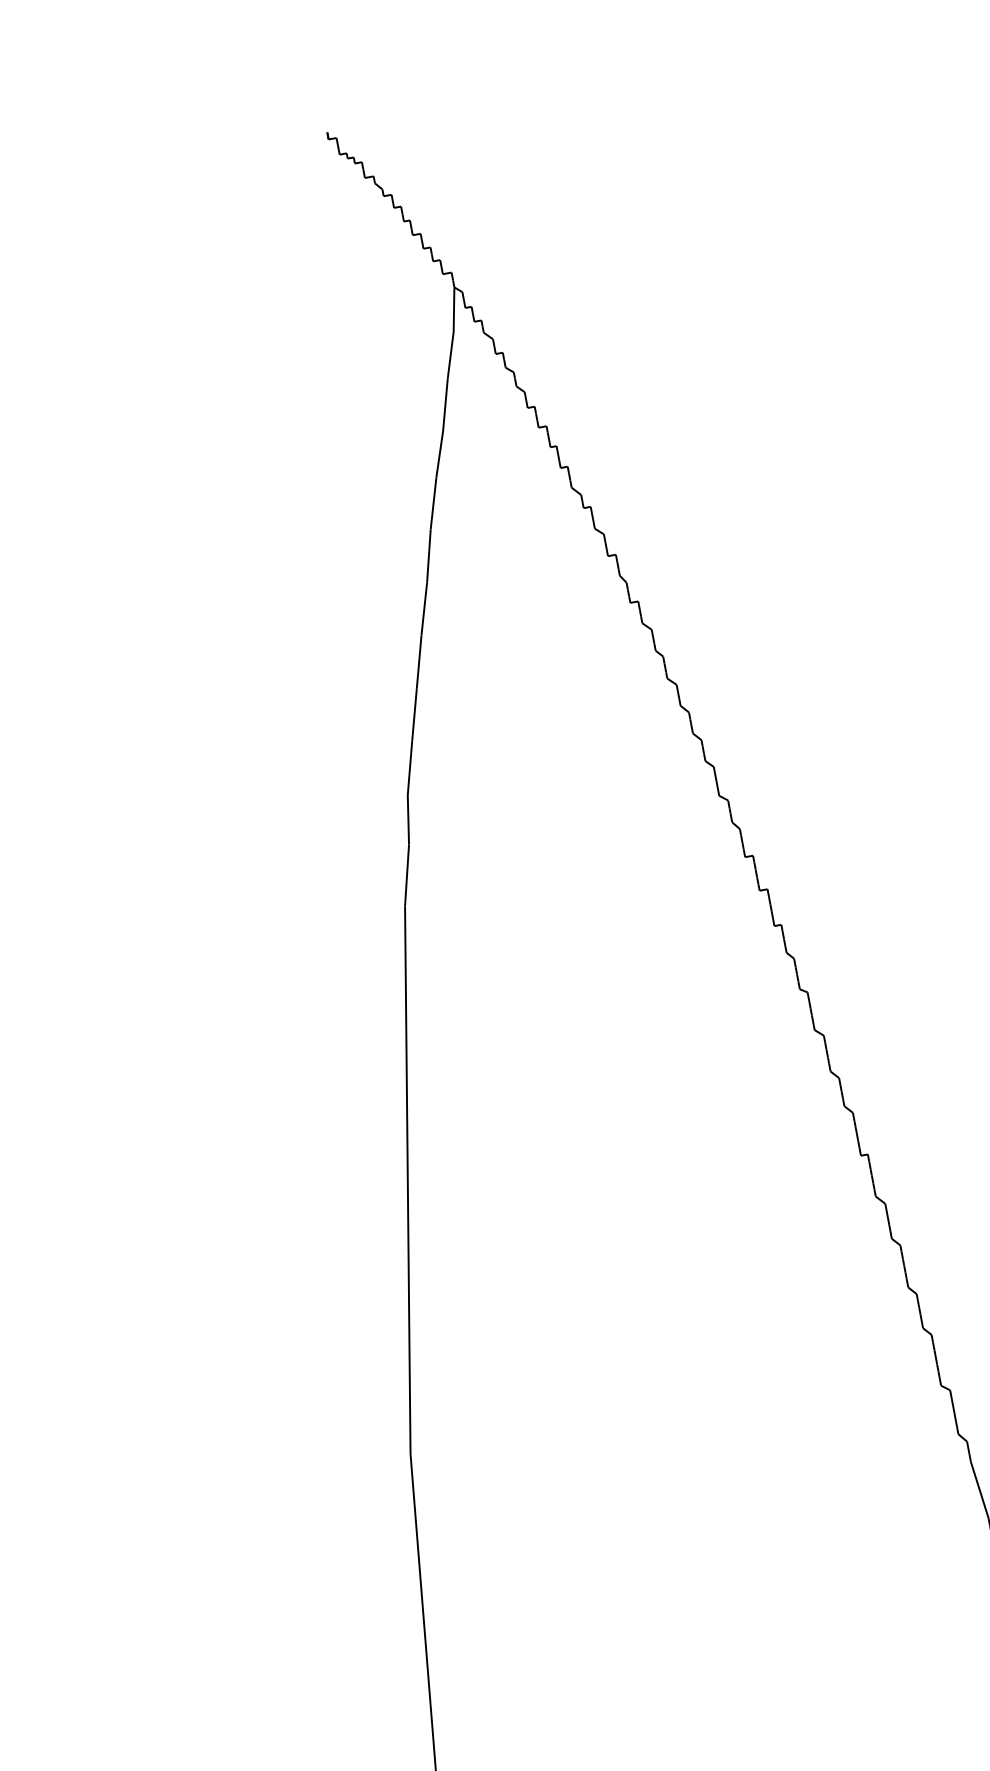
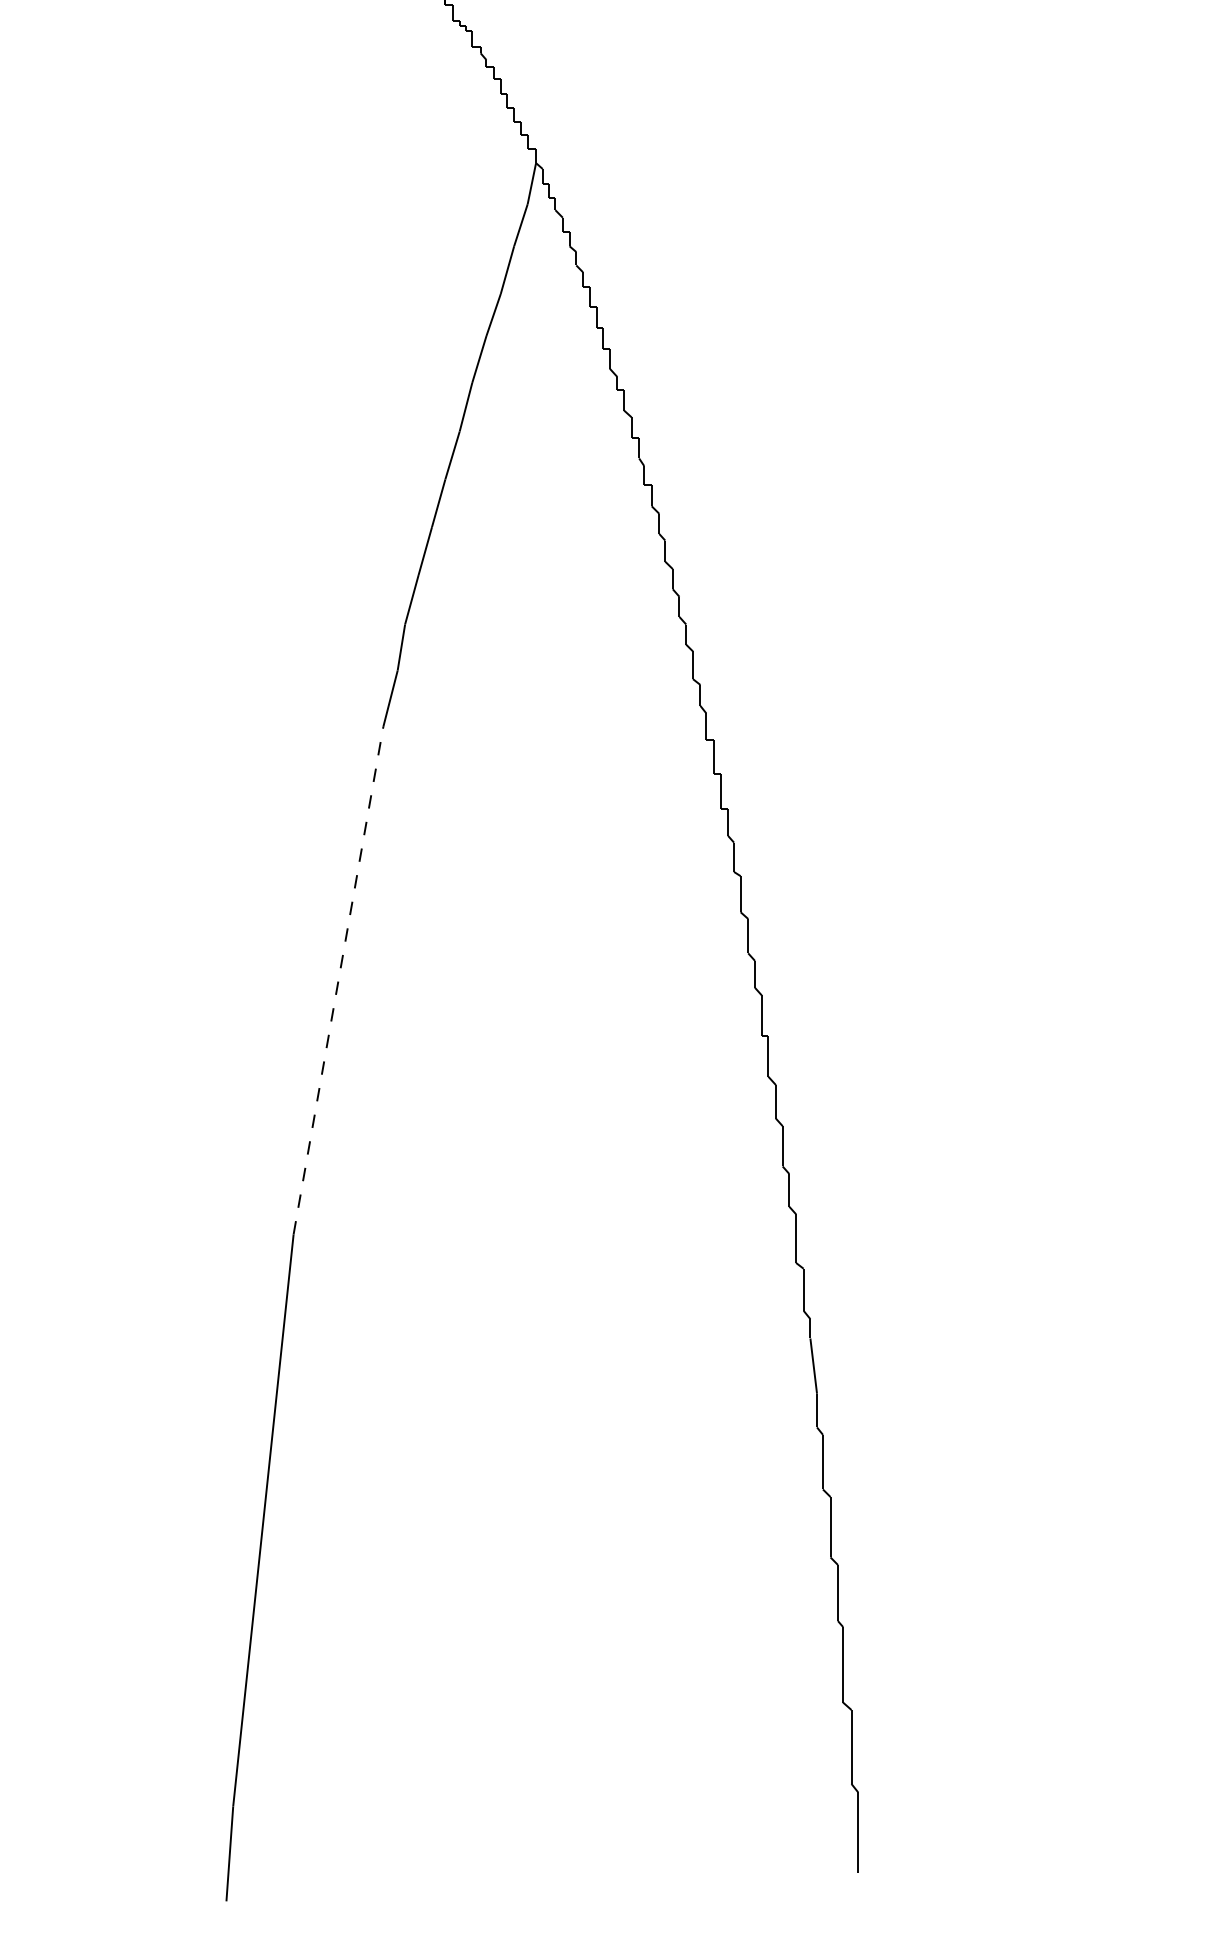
line: (407, 1180) -> (338, 980), solid -> dashed

